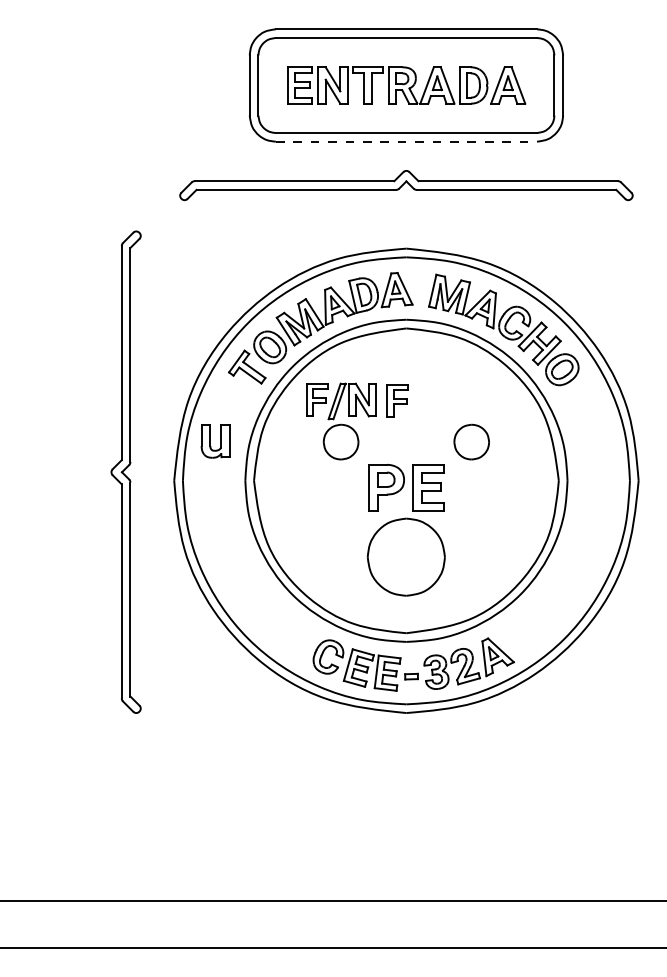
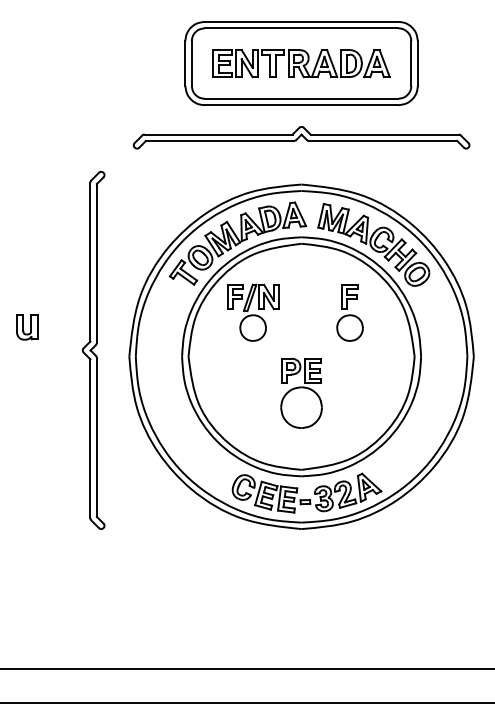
line: (406, 141) -> (301, 105), dashed -> solid
part: (397, 400) -> (349, 296), moved
part: (215, 441) -> (27, 327), moved
part: (406, 529) -> (301, 392), size x0.71

